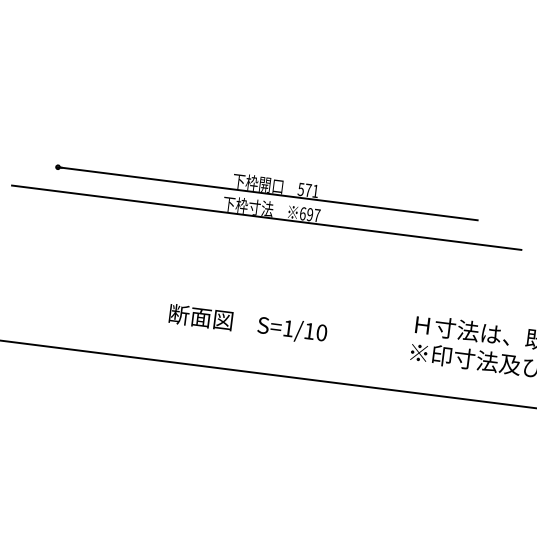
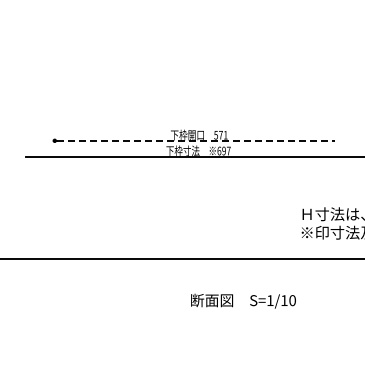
line: (269, 193) -> (195, 140), solid -> dashed
text: (248, 323) -> (243, 300), moved

